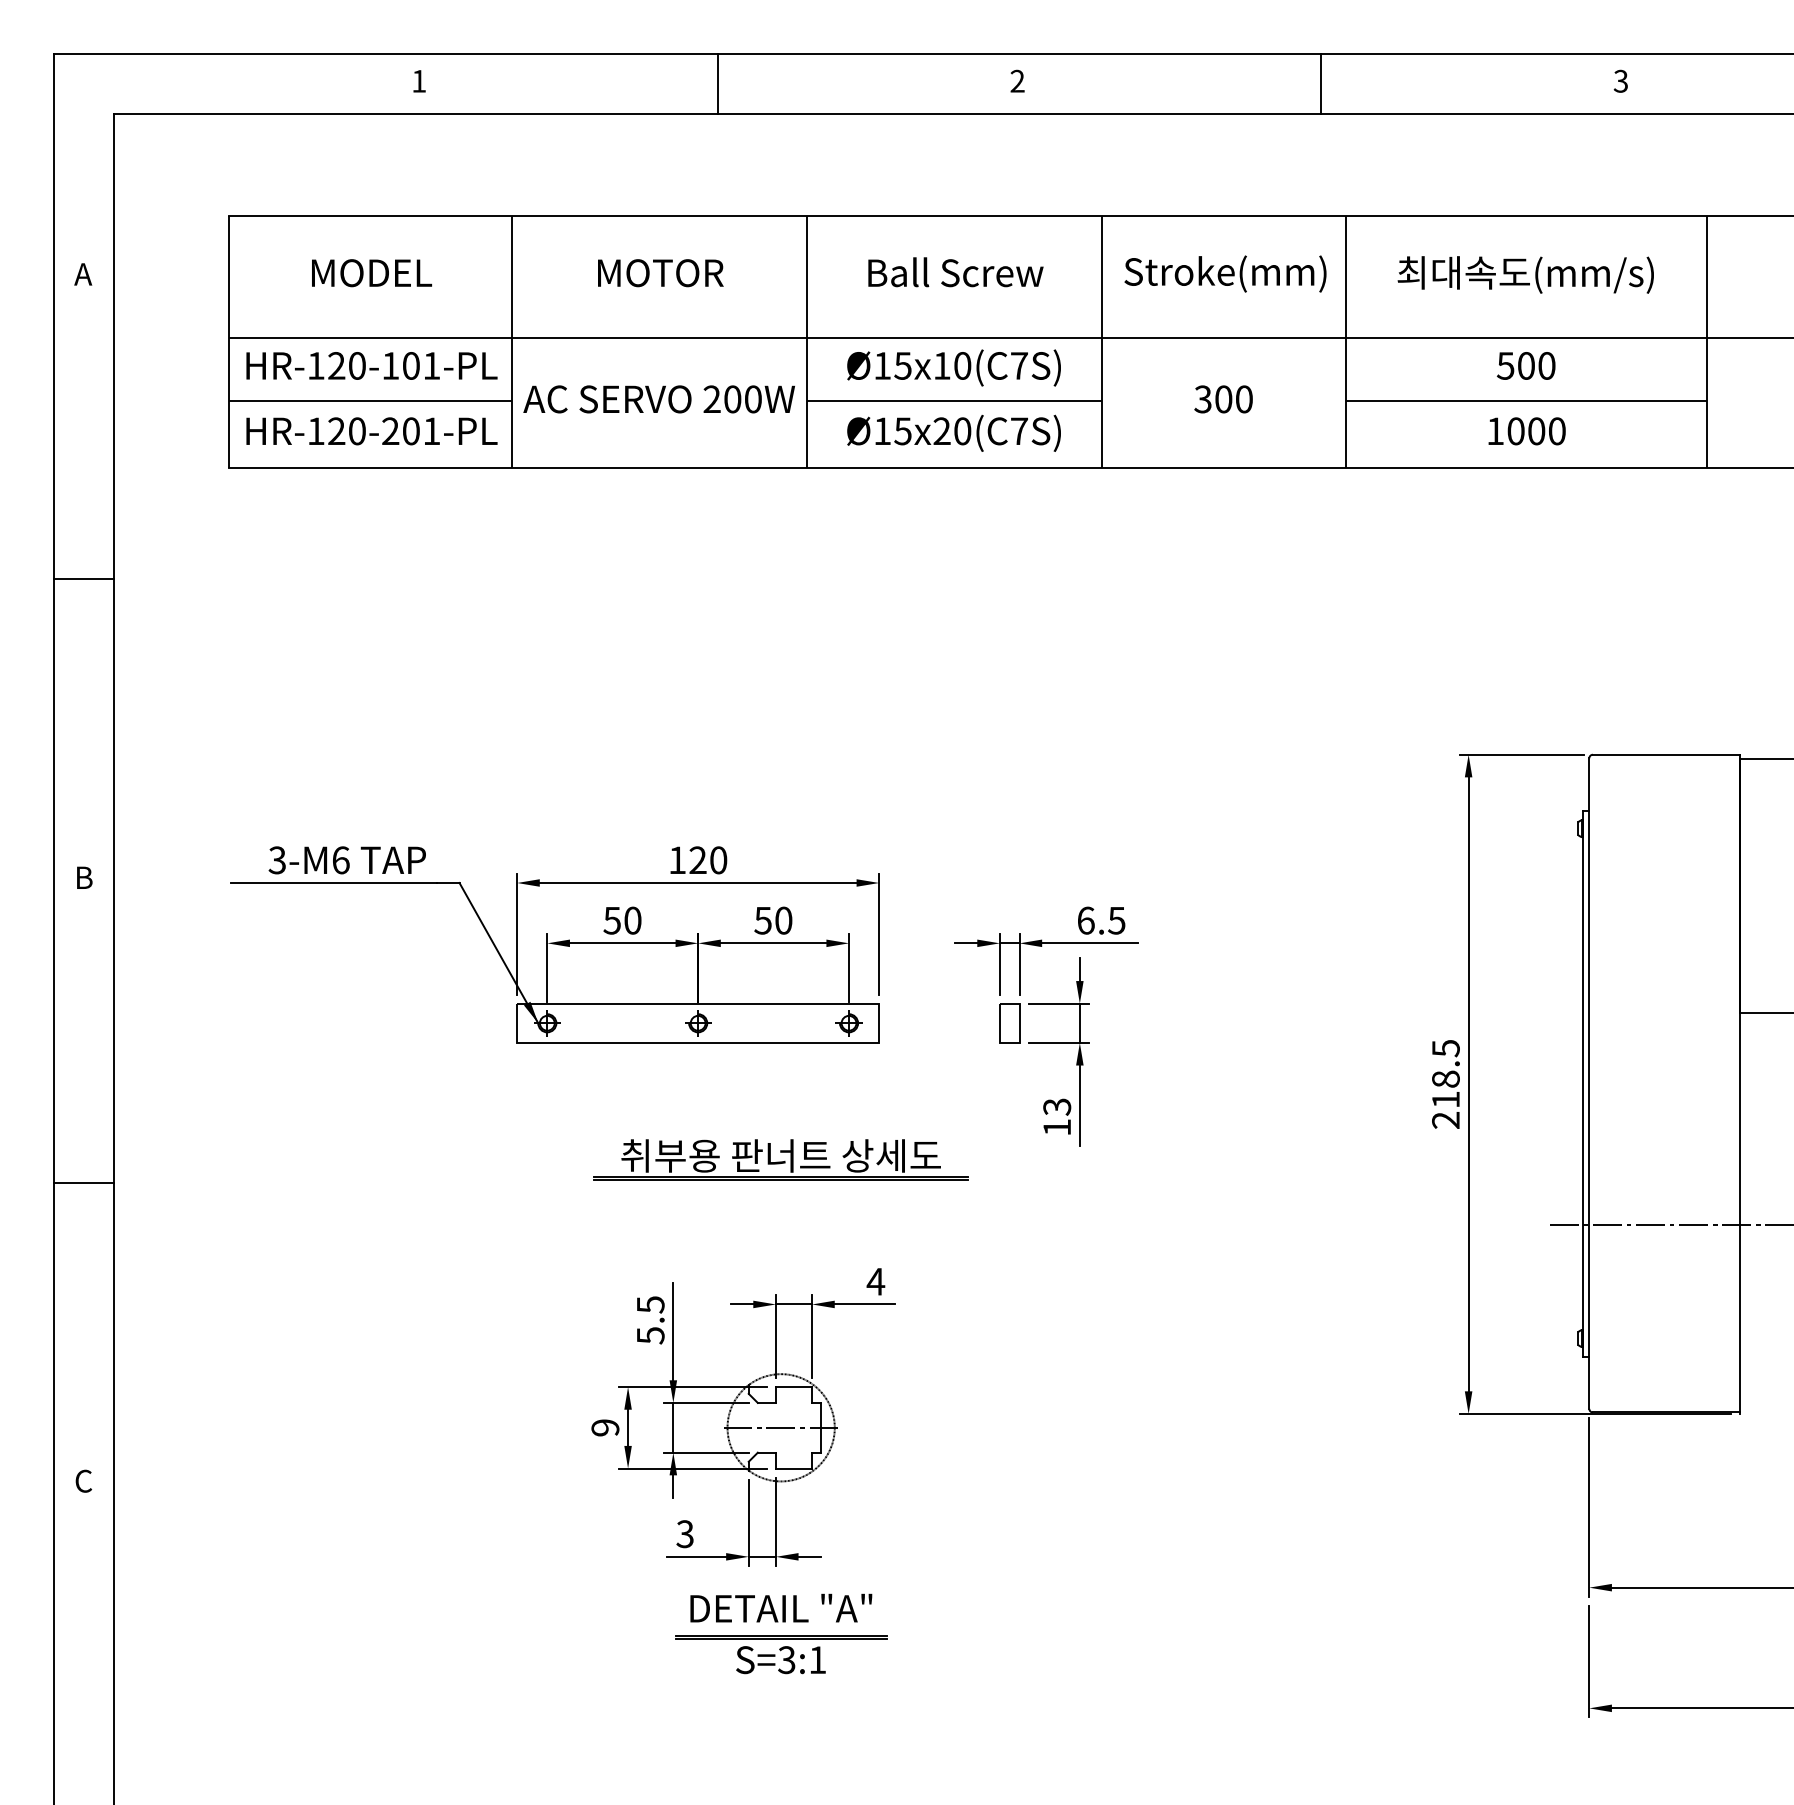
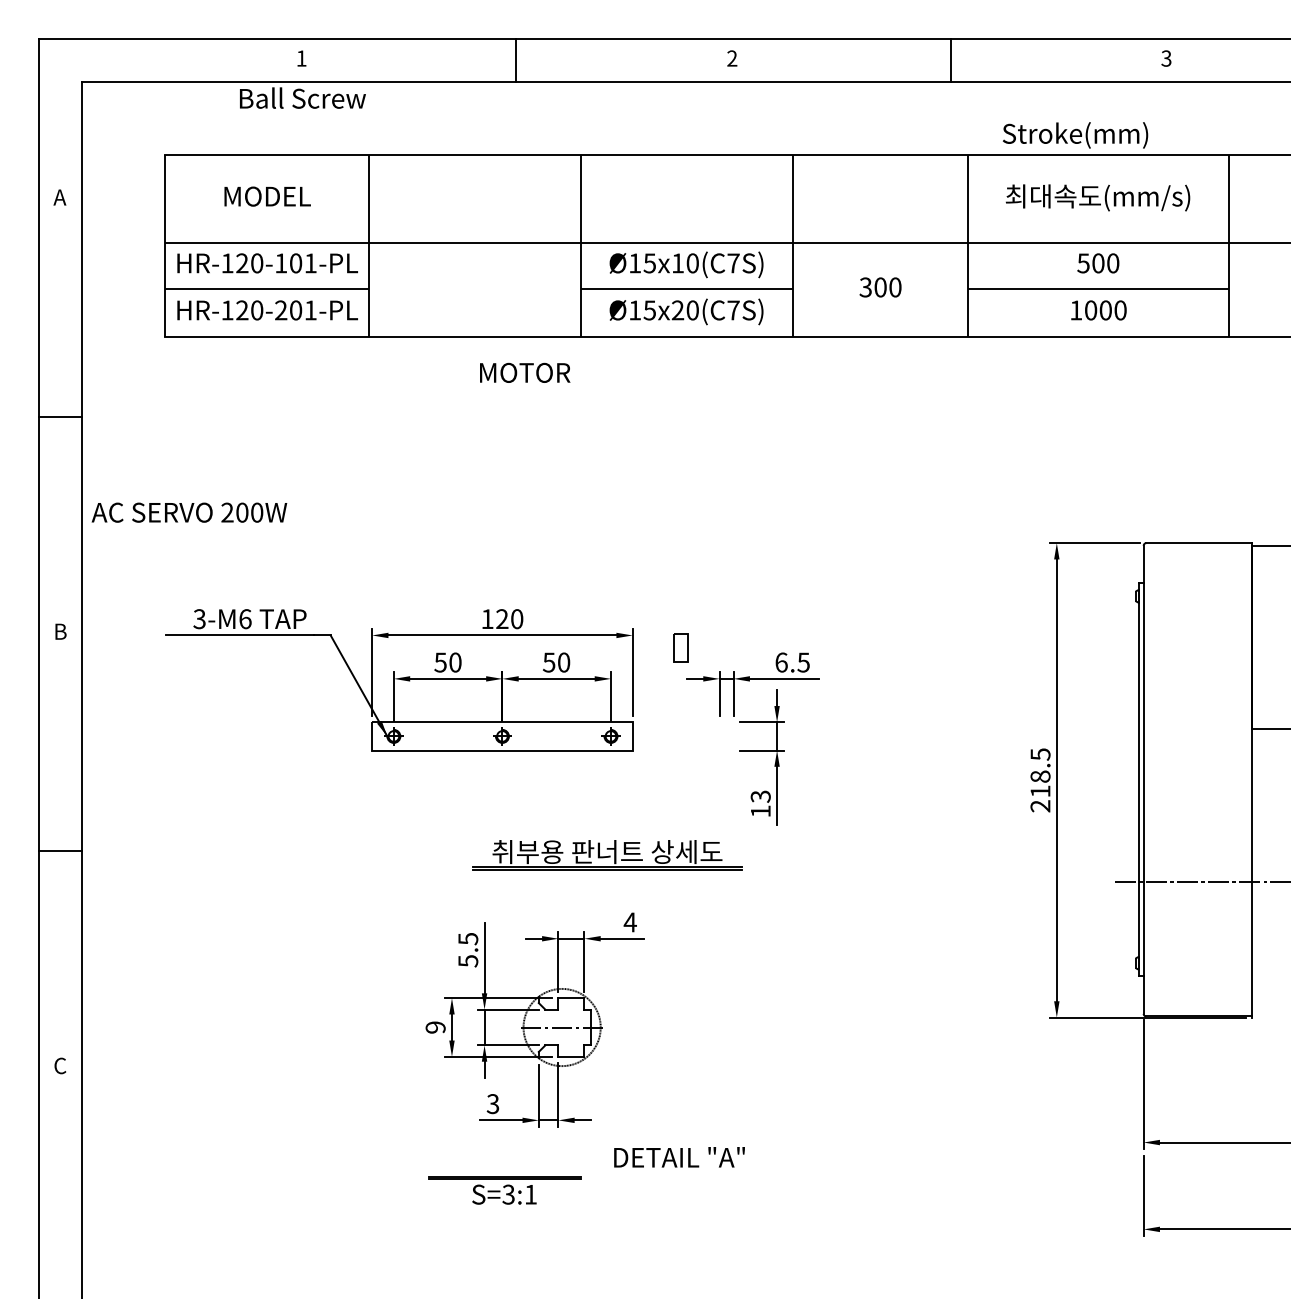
text: (955, 272) -> (302, 98), moved
text: (660, 273) -> (524, 373), moved
text: (1225, 273) -> (1075, 134), moved
text: (658, 399) -> (188, 512), moved
part: (1009, 1023) -> (680, 648), moved
part: (780, 1159) -> (607, 854), moved
text: (781, 1607) -> (679, 1156), moved
part: (781, 1654) -> (504, 1190), moved

